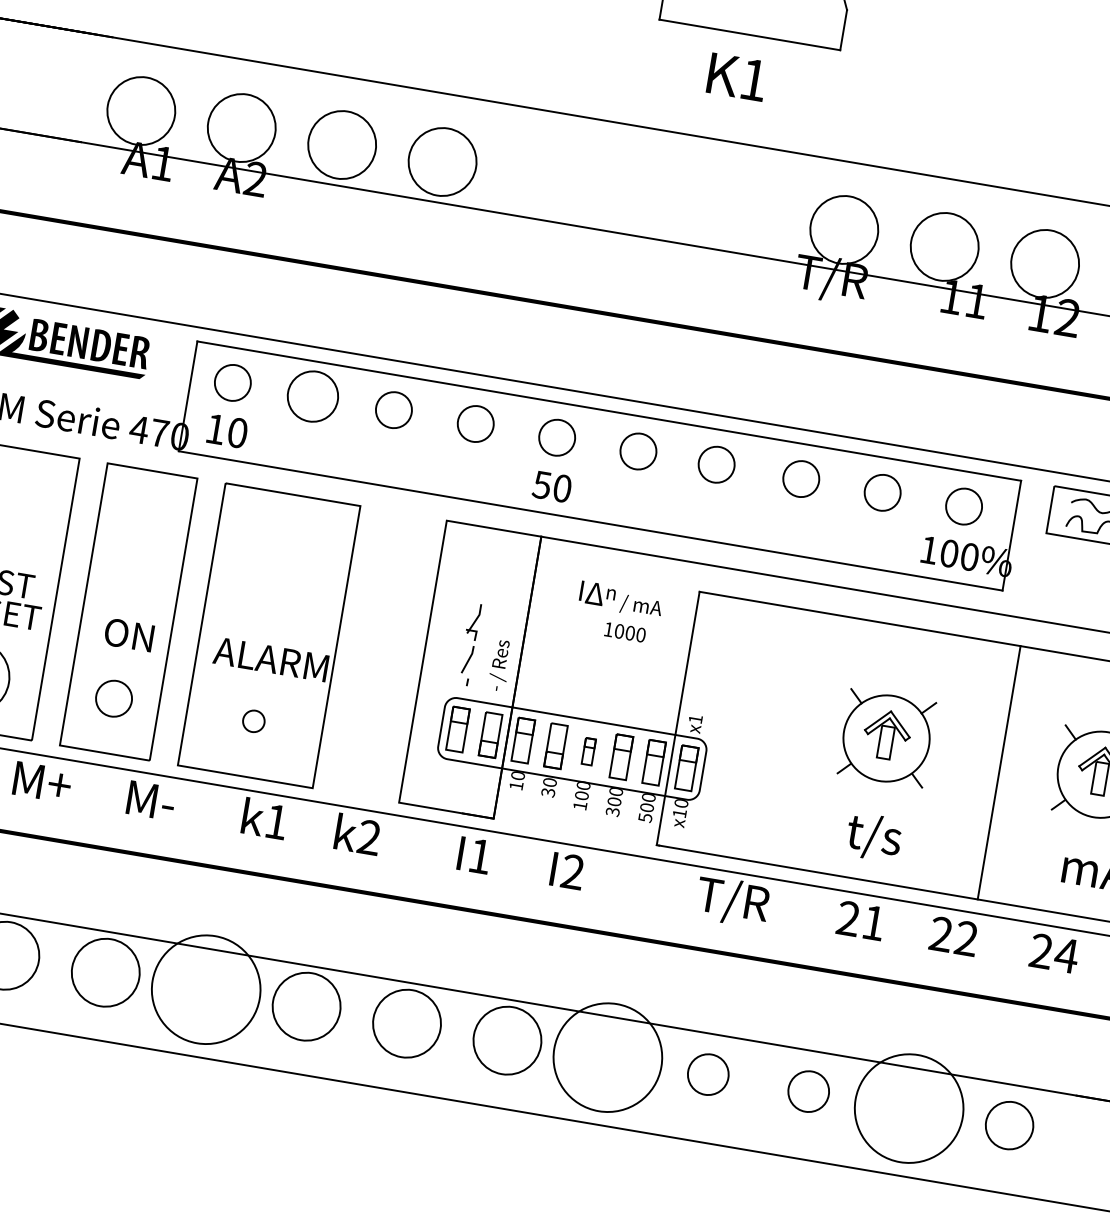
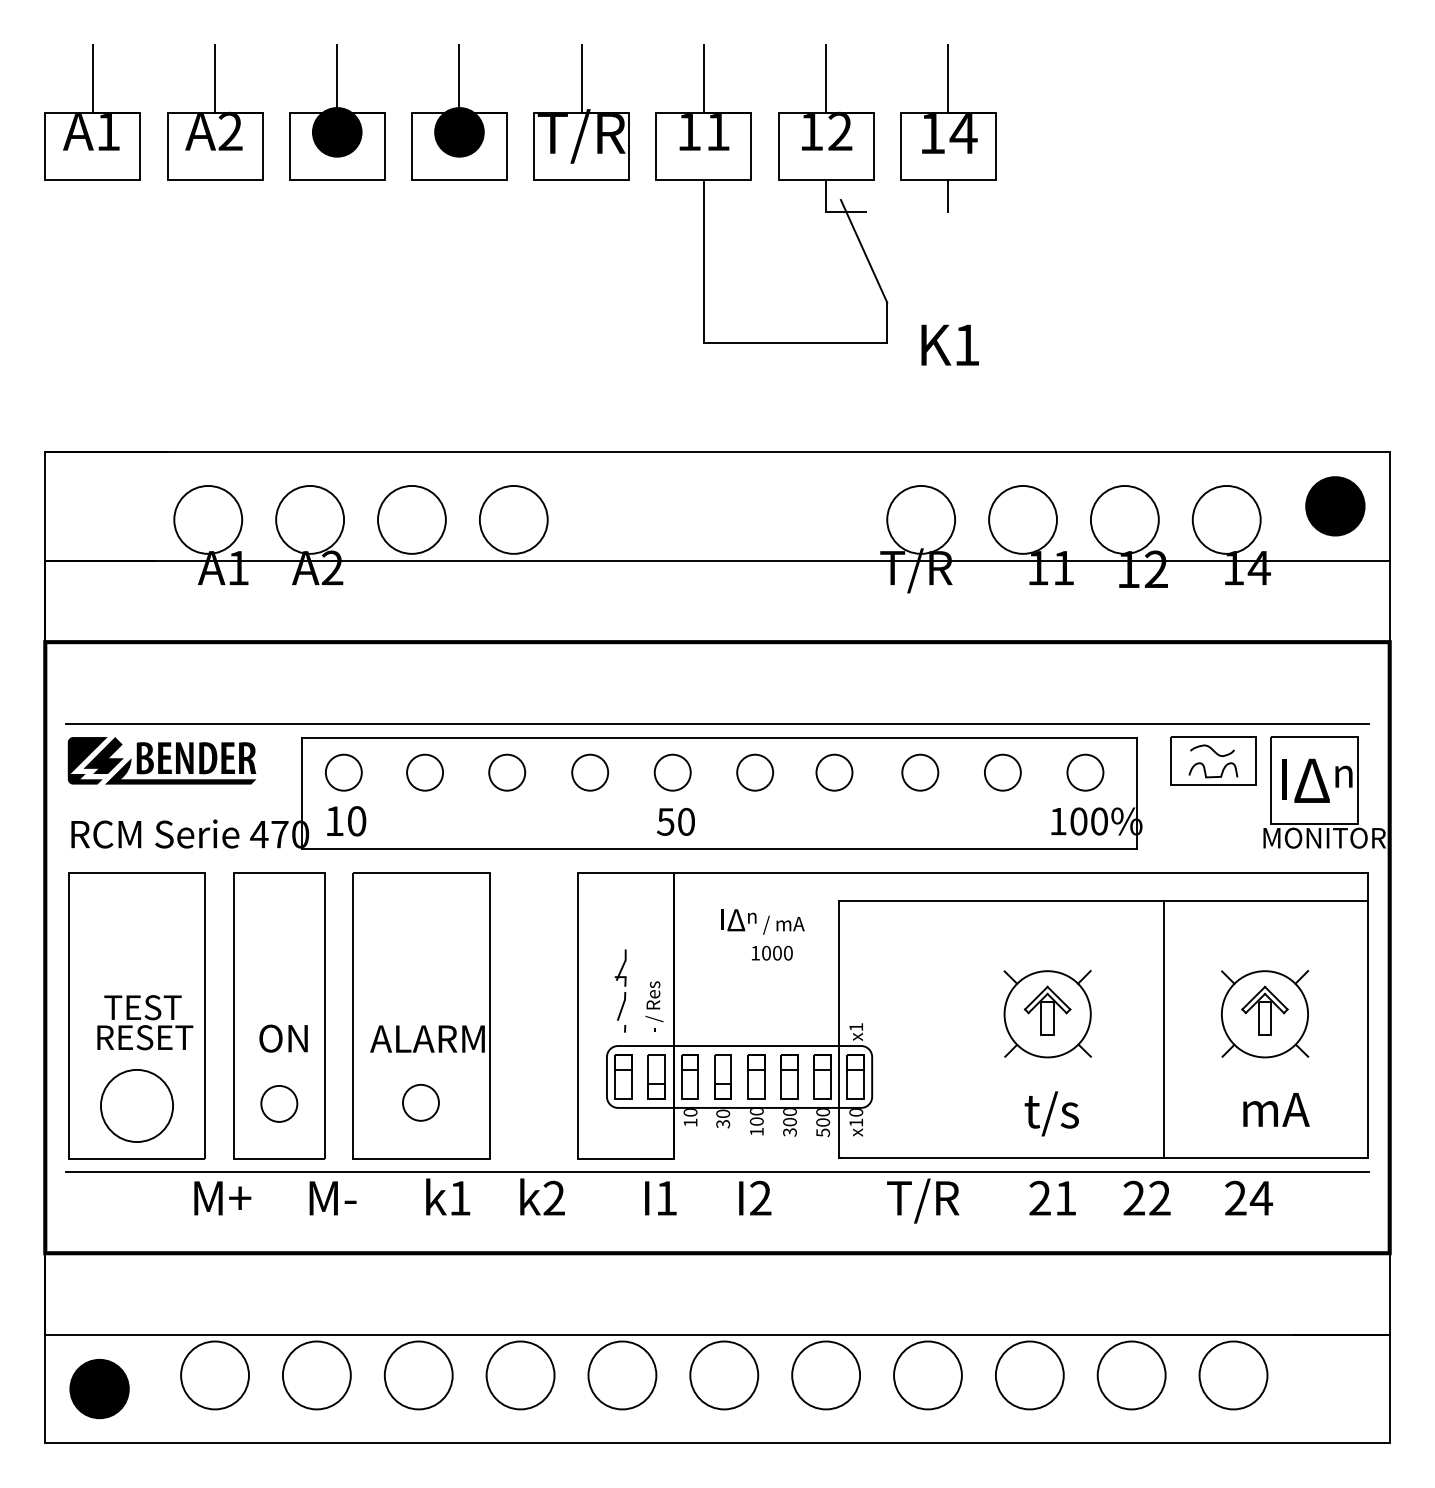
text: (736, 76) -> (949, 344), moved
part: (312, 396) -> (424, 772), size x0.71
part: (253, 720) -> (420, 1102), size x1.67
part: (589, 751) -> (756, 1076), size x1.67
circle: (205, 989) -> (418, 1375), size x0.62
circle: (608, 1057) -> (826, 1375), size x0.62
circle: (707, 1074) -> (927, 1375), size x1.67
circle: (808, 1091) -> (1029, 1375), size x1.67
circle: (908, 1108) -> (1131, 1375), size x0.62
circle: (1009, 1125) -> (1233, 1375), size x1.43

